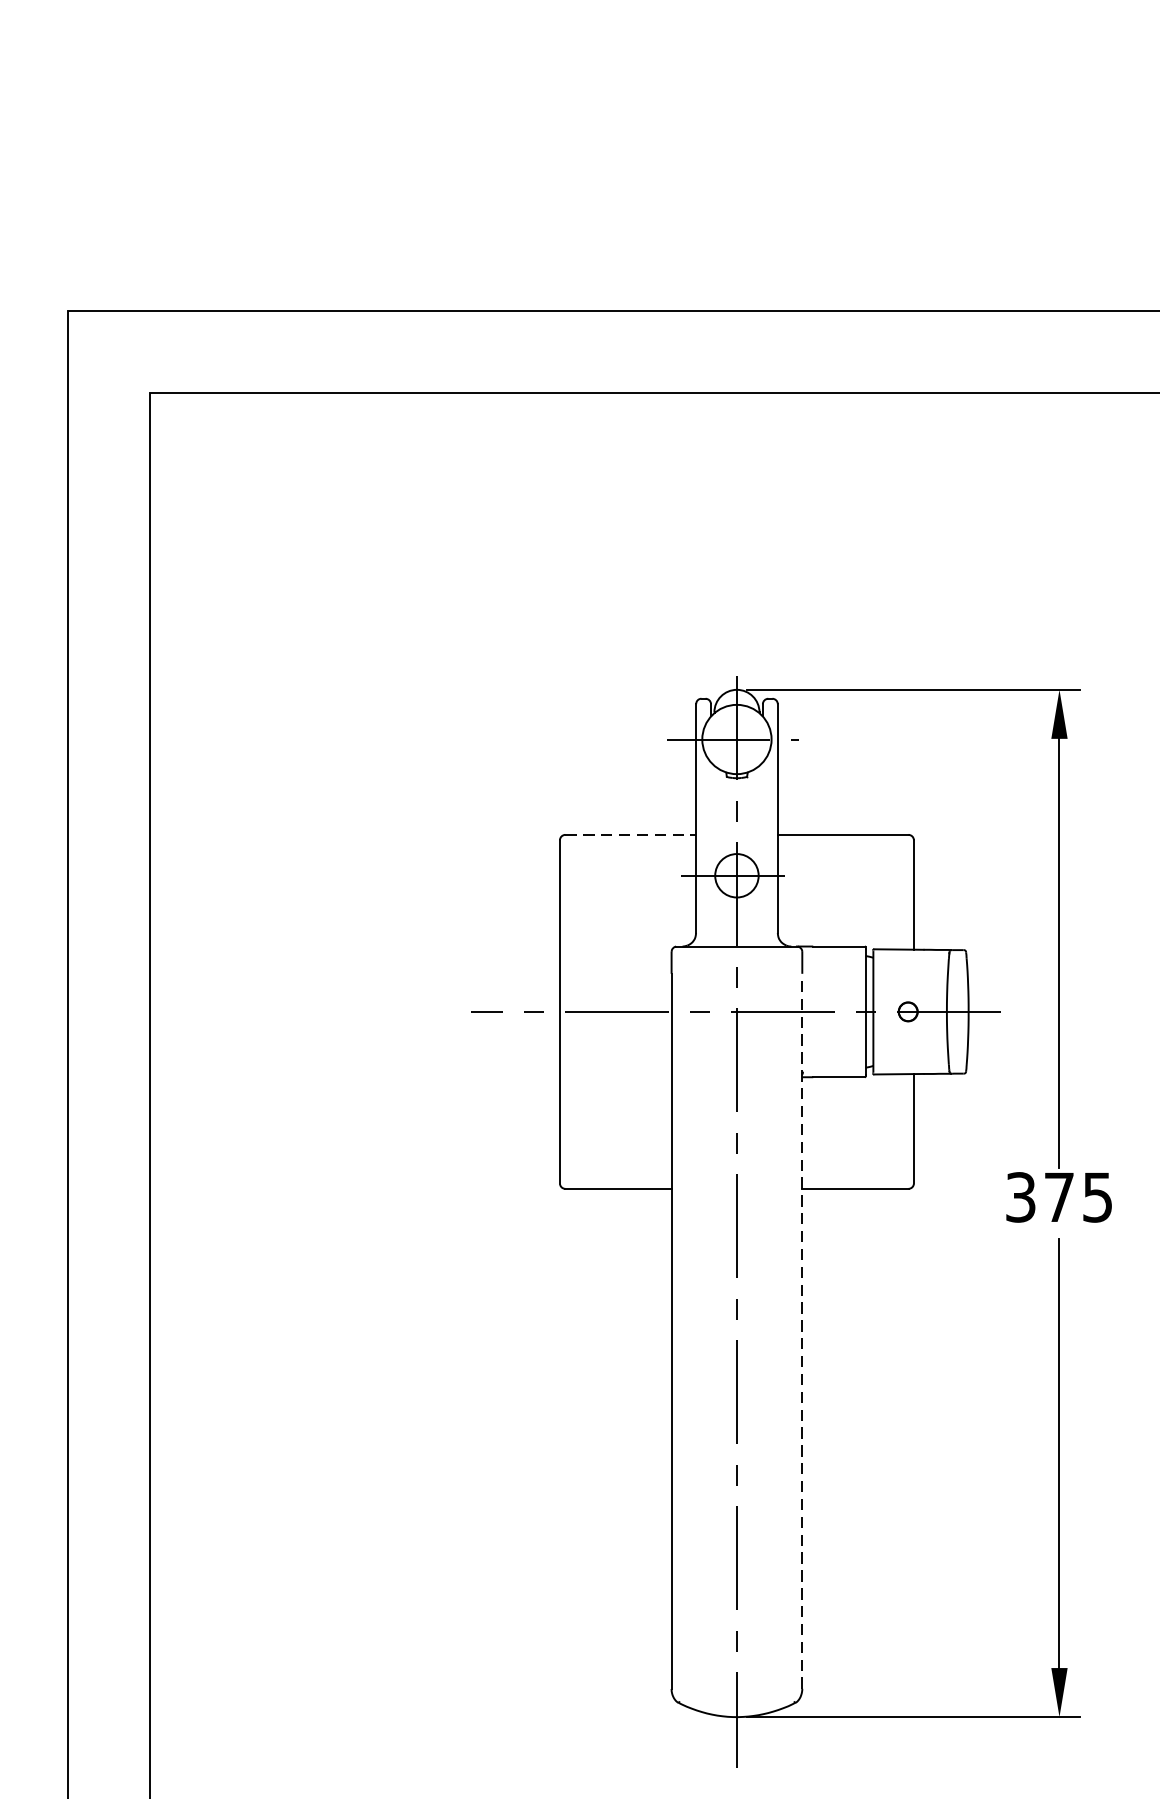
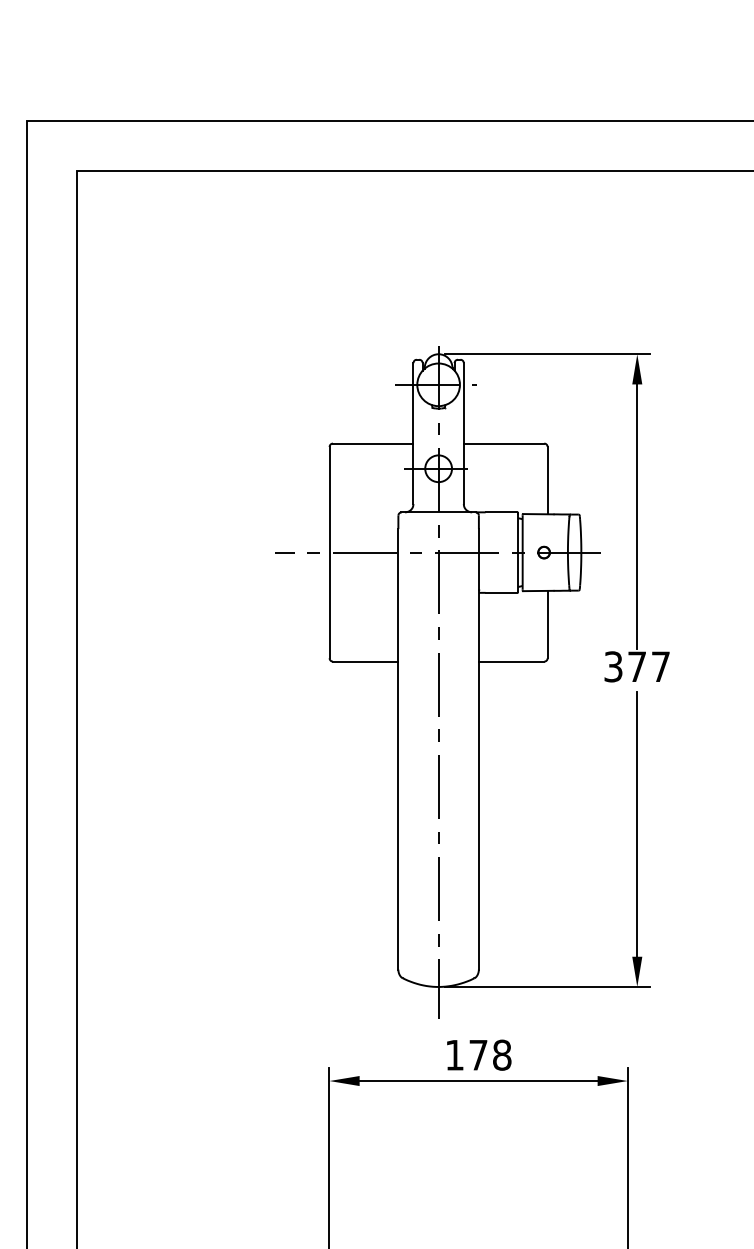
line: (631, 834) -> (373, 443), dashed -> solid
text: (1097, 1196) -> (660, 666), 375 -> 377
line: (801, 1329) -> (478, 748), dashed -> solid

